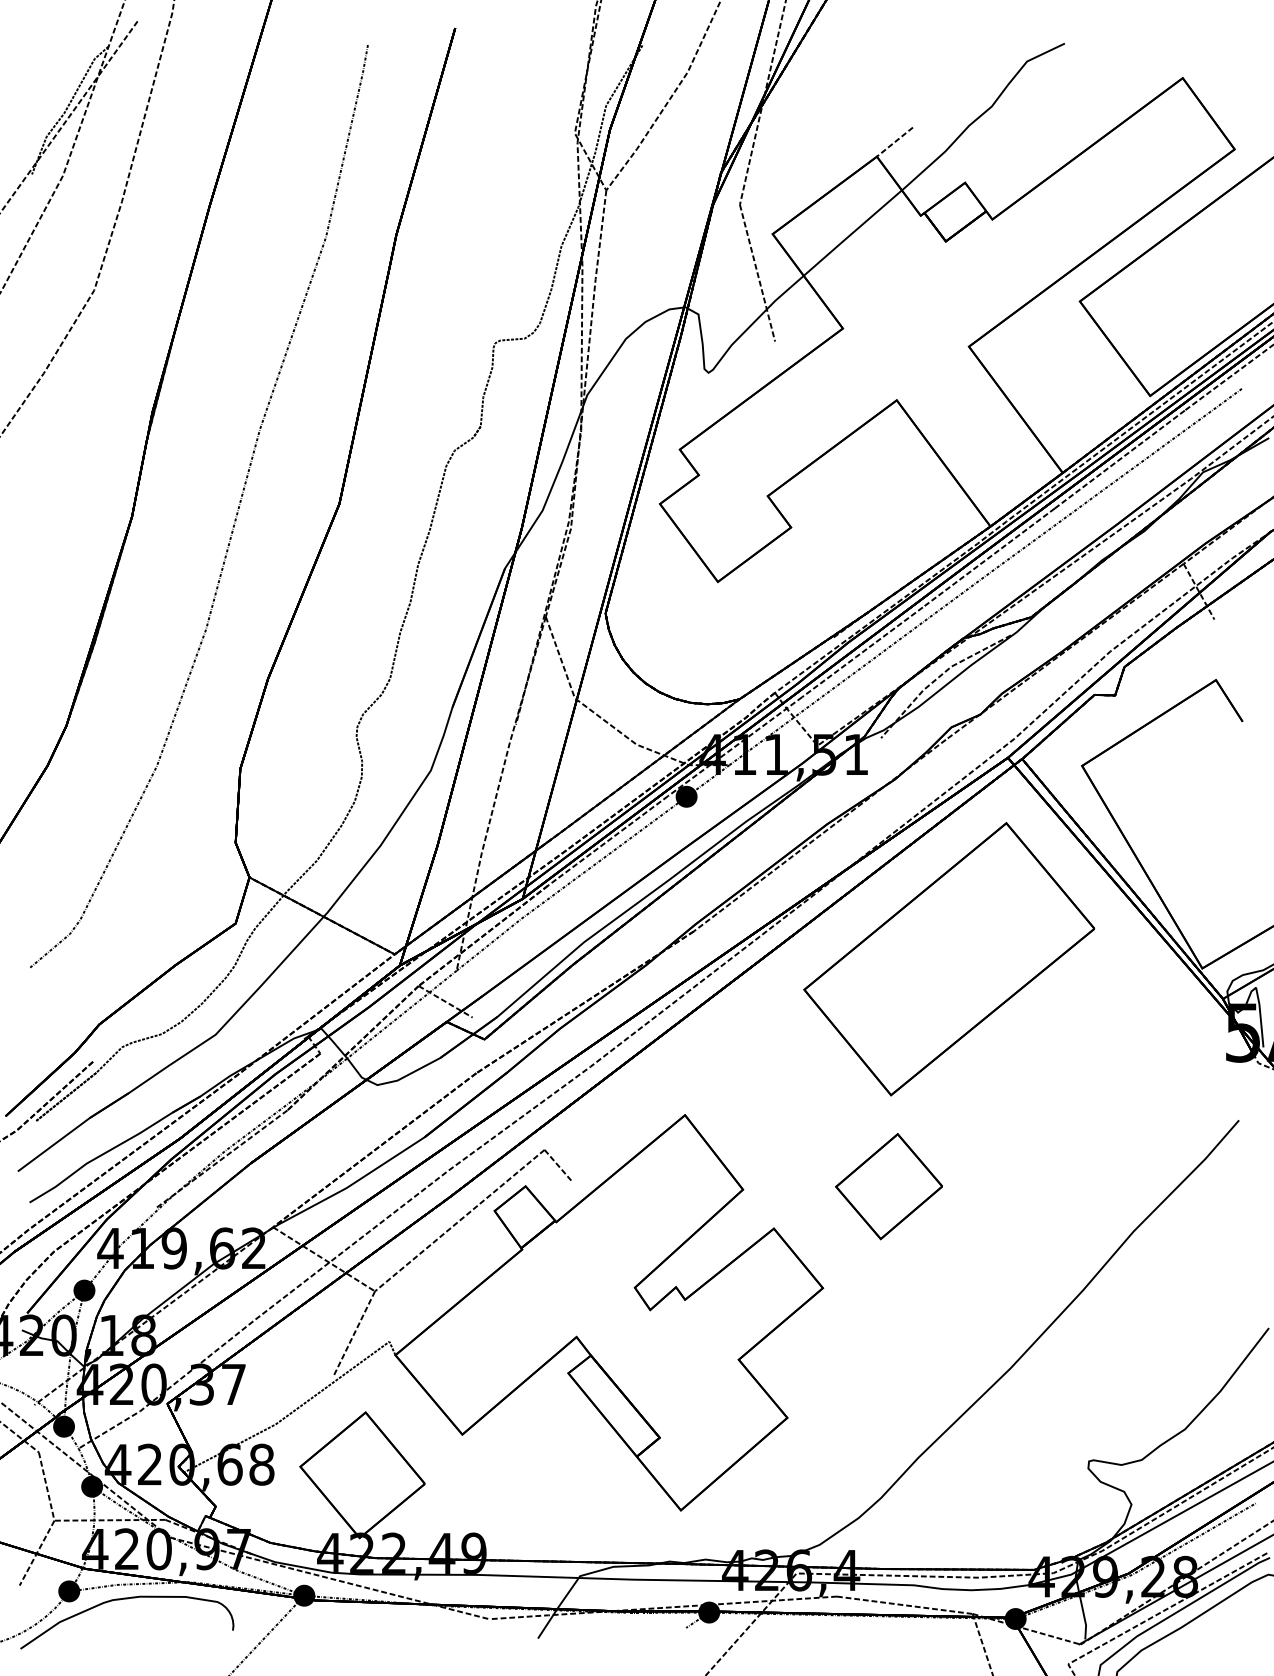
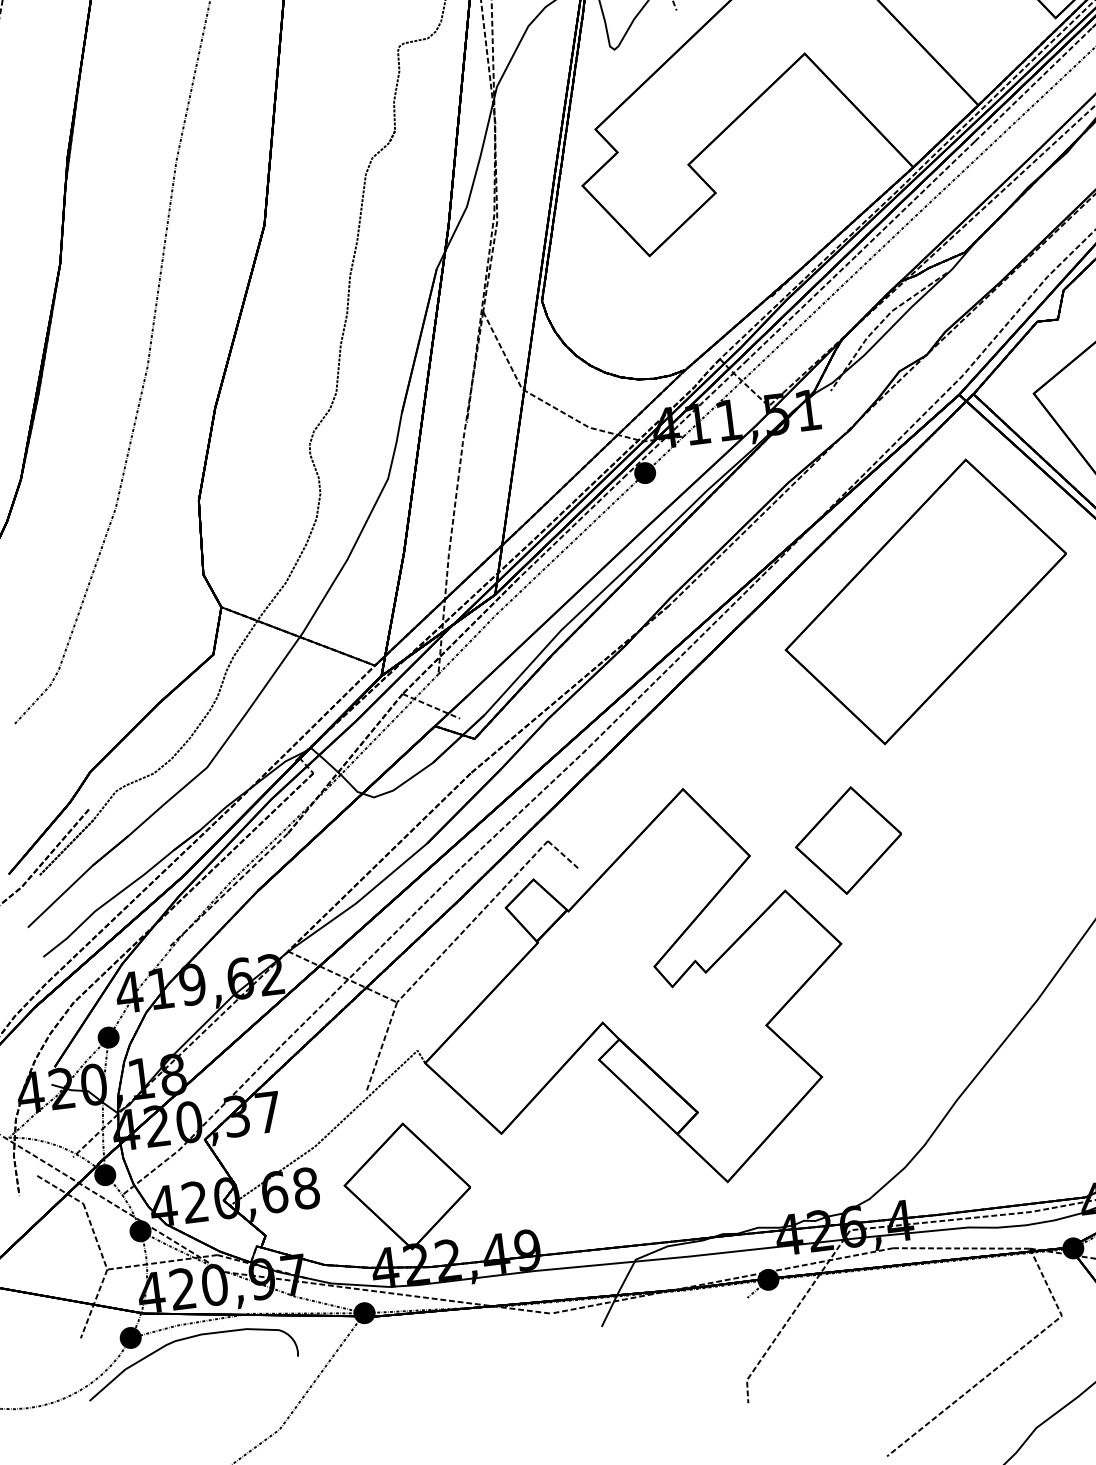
part: (888, 1186) -> (848, 840), moved

